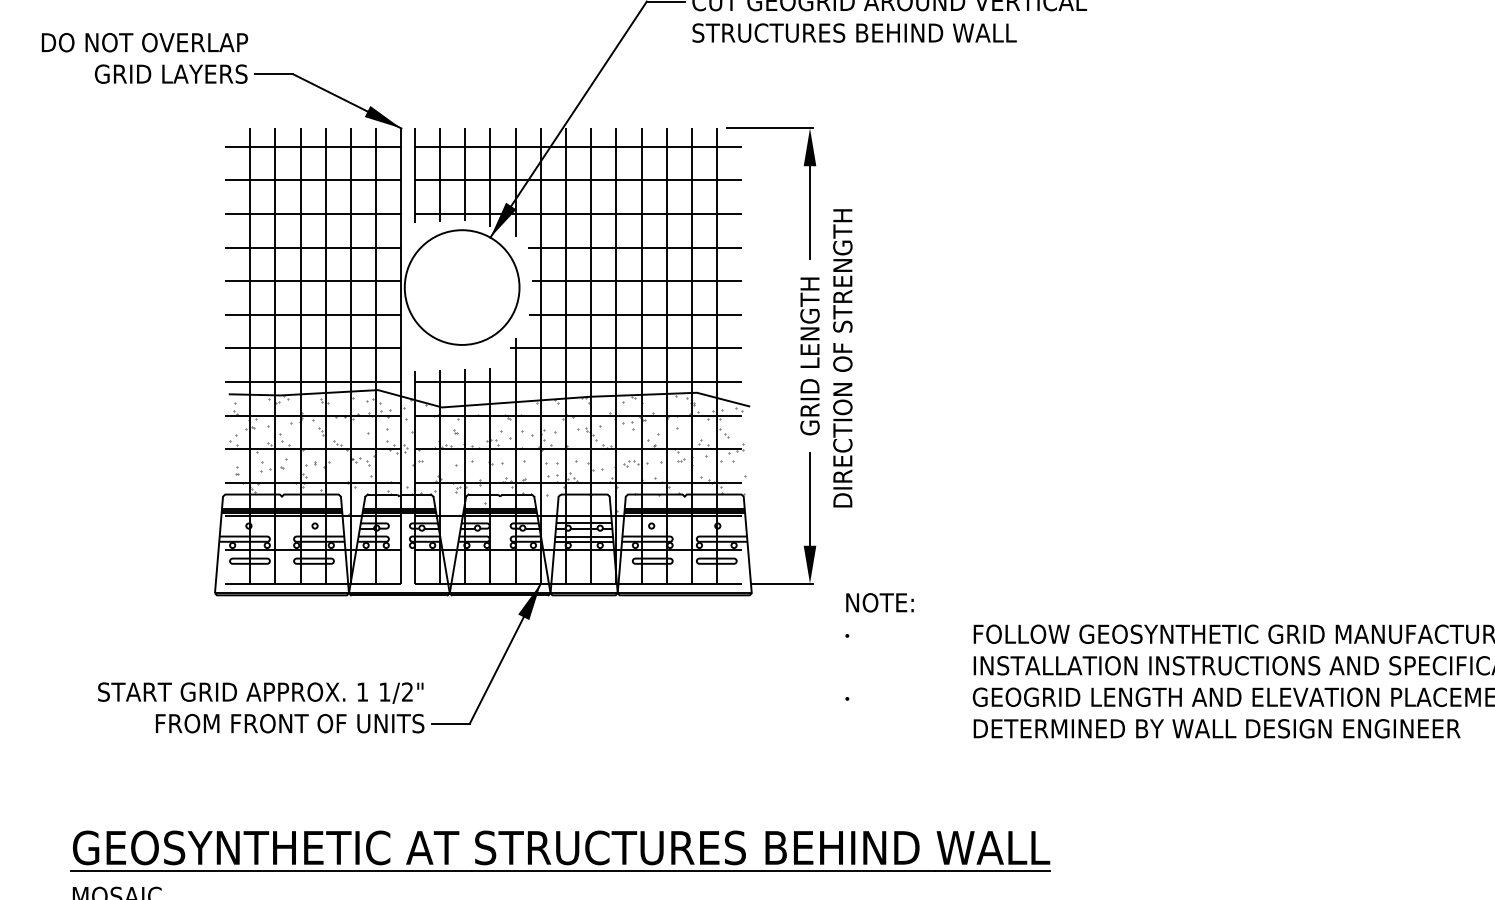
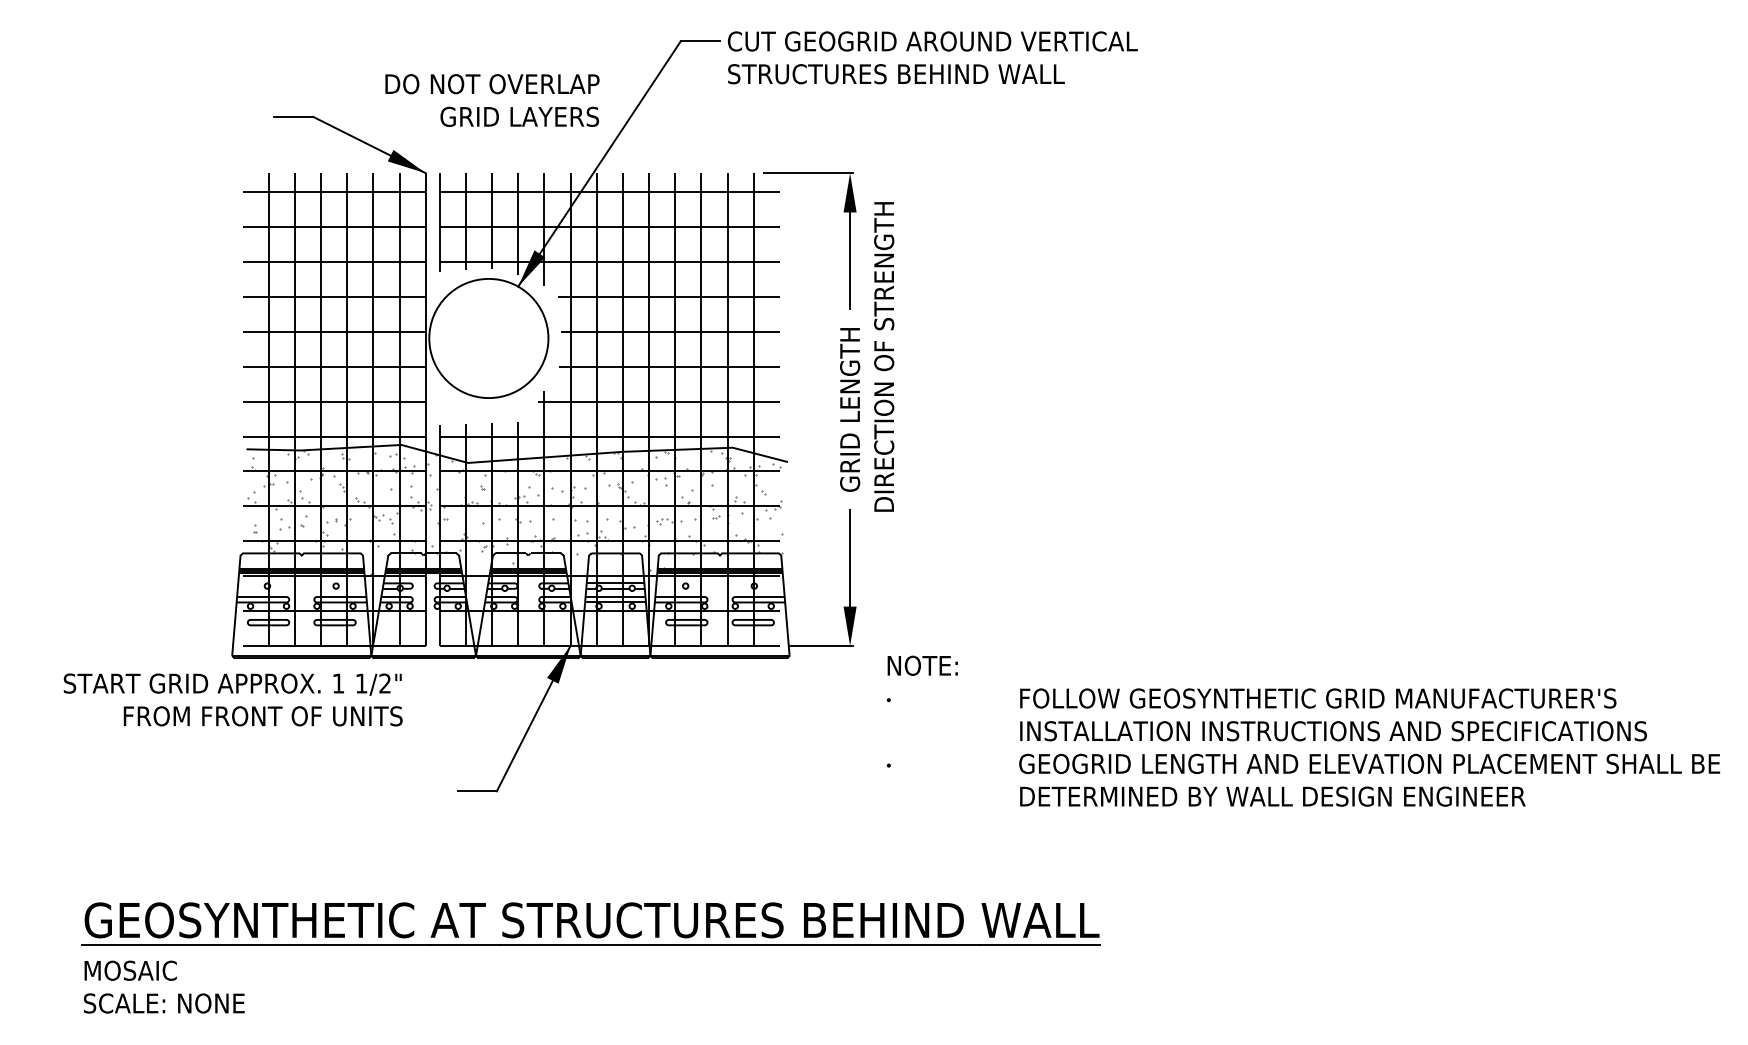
text: (144, 58) -> (492, 100), moved
text: (843, 357) -> (884, 356), moved
text: (260, 707) -> (232, 699), moved

